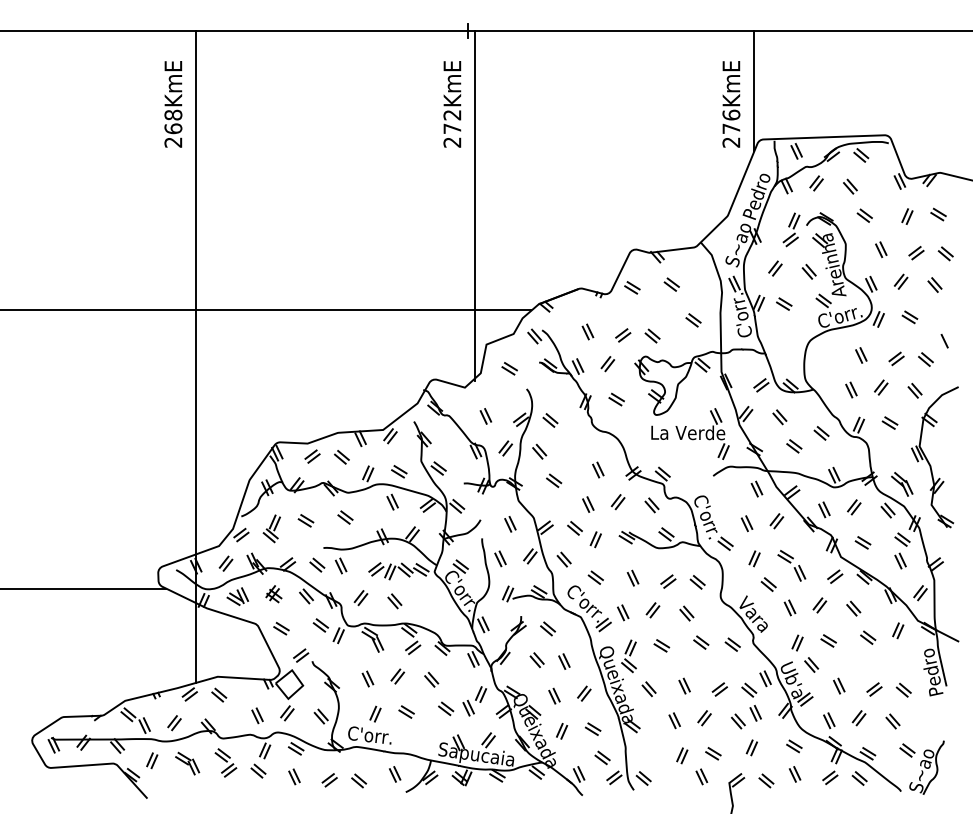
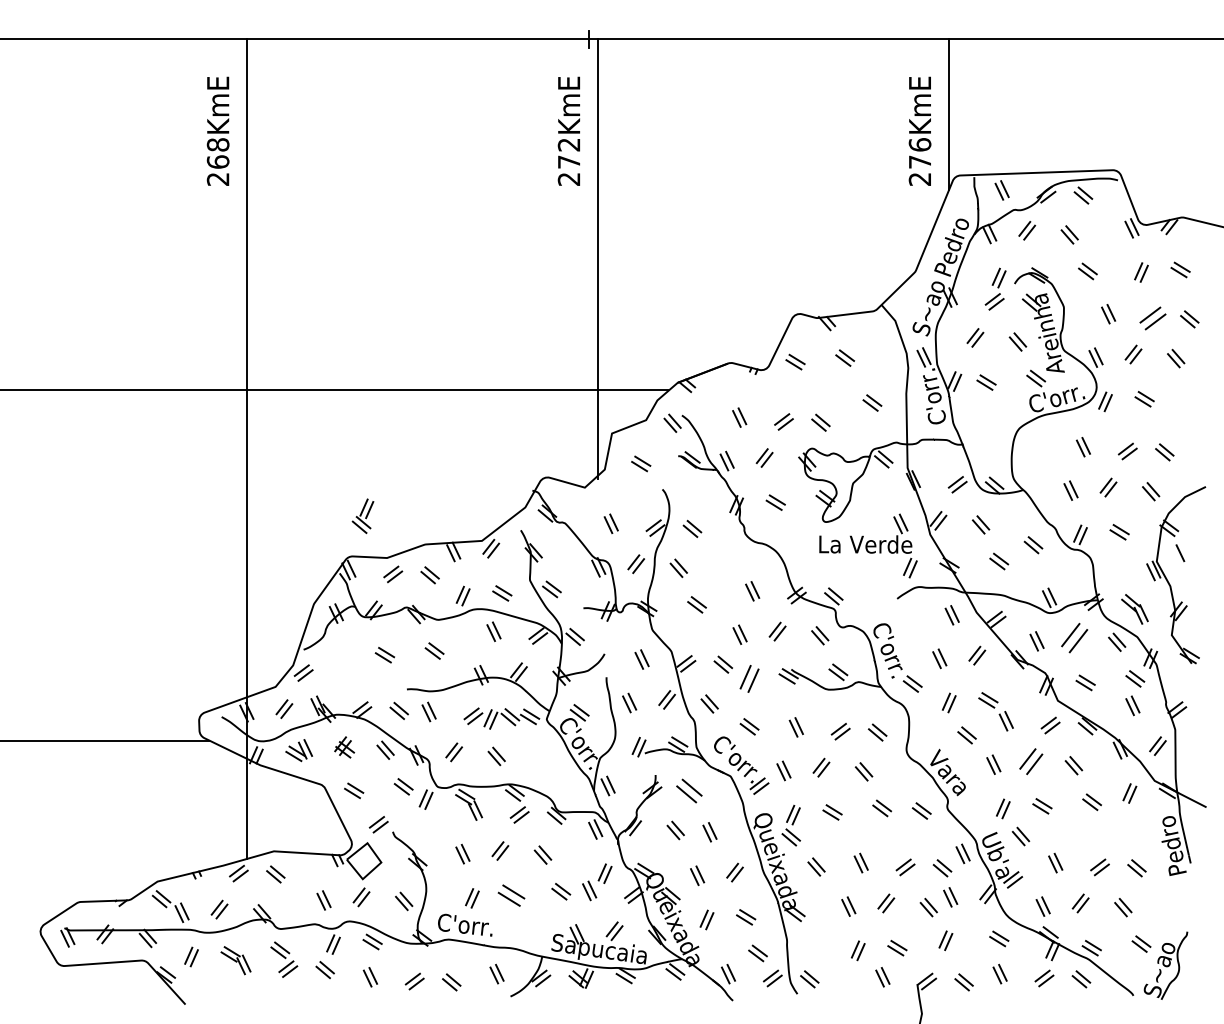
part: (916, 253) -> (1152, 318), size x1.4
line: (944, 341) -> (1180, 553), moved
part: (854, 507) -> (1074, 638), size x1.6
part: (271, 529) -> (362, 516), moved
part: (595, 539) -> (749, 678), size x1.4
part: (820, 605) -> (1031, 761), size x1.4
part: (548, 629) -> (689, 791), size x1.4
part: (406, 711) -> (511, 895), size x1.4

